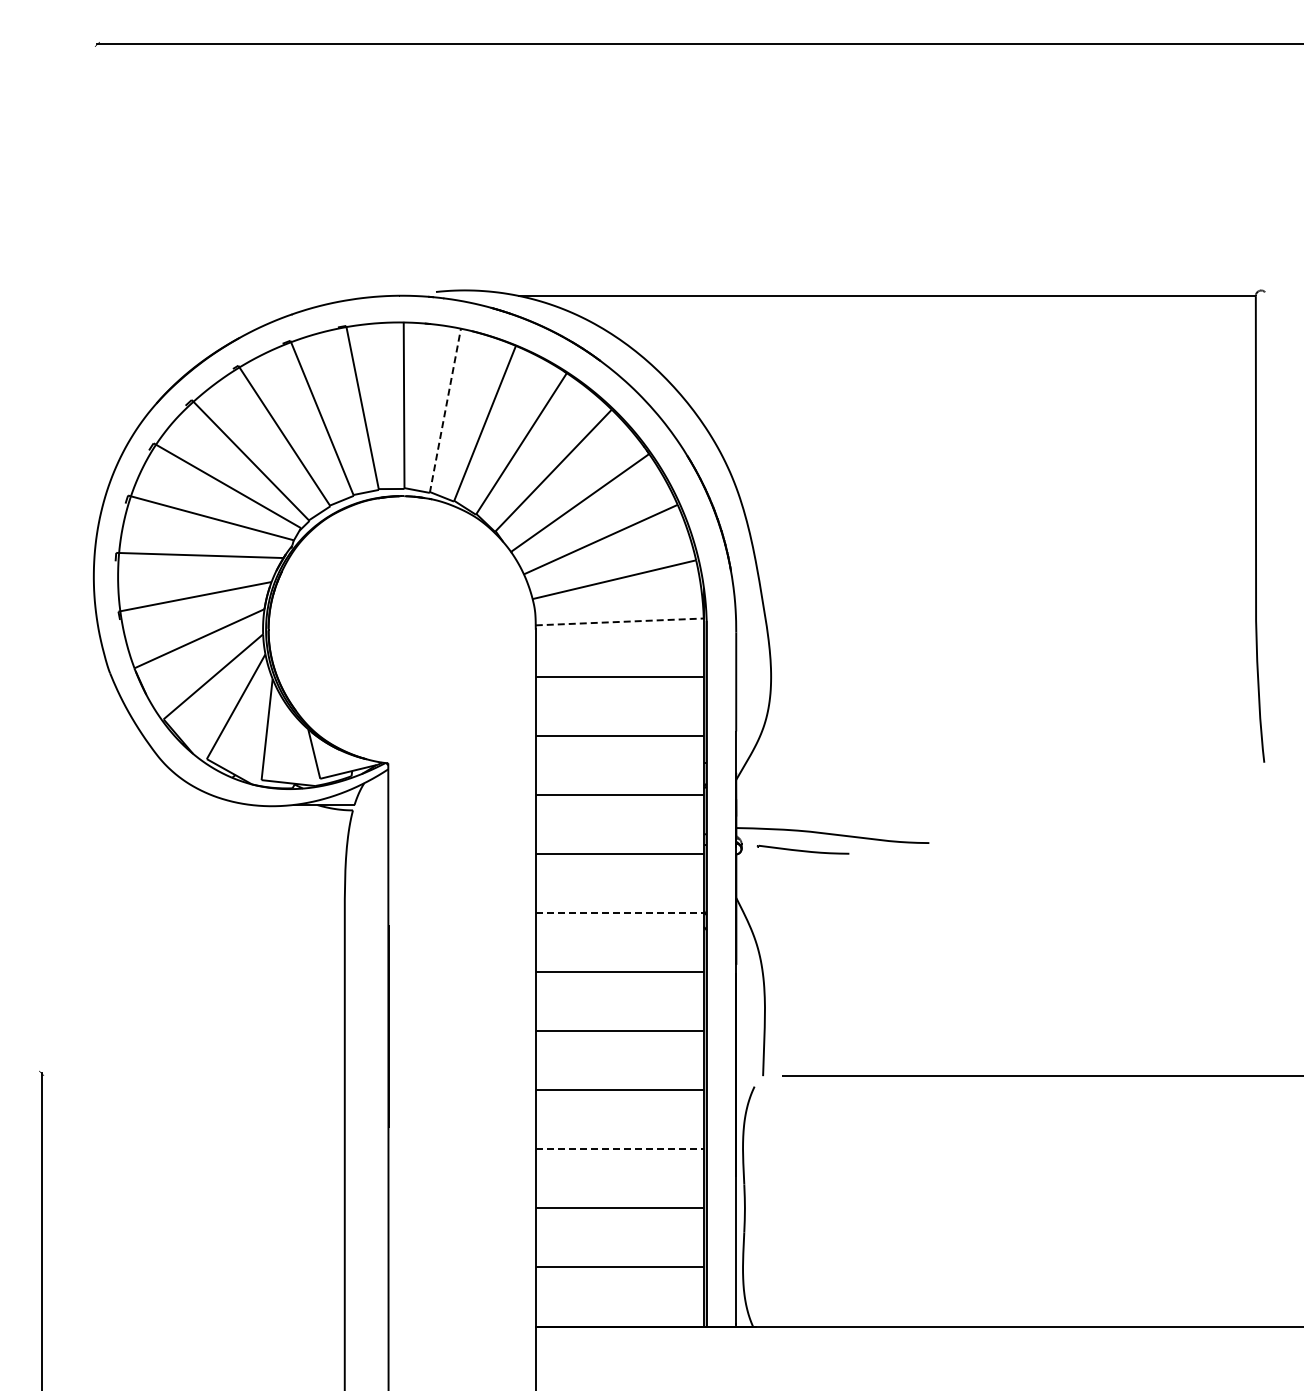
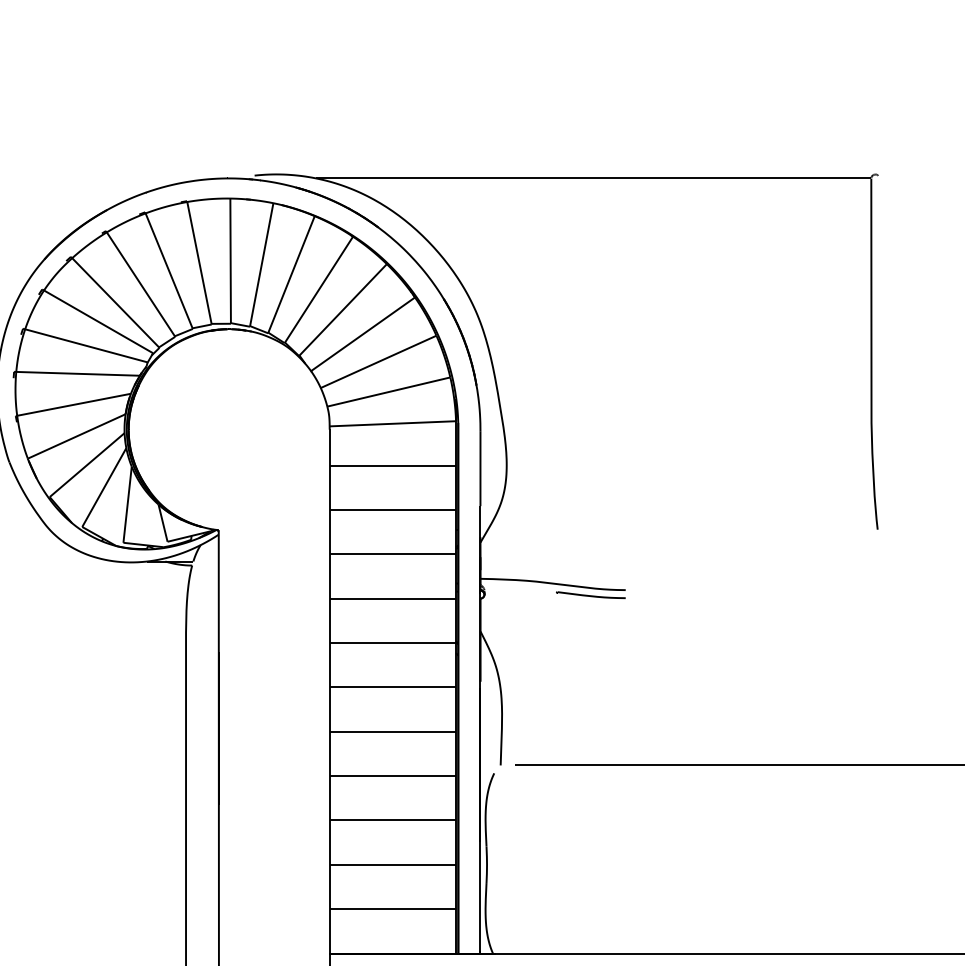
line: (445, 410) -> (261, 264), dashed -> solid
line: (620, 621) -> (393, 423), dashed -> solid
part: (802, 849) -> (590, 594), moved
line: (620, 913) -> (393, 643), dashed -> solid
line: (620, 1149) -> (393, 820), dashed -> solid

